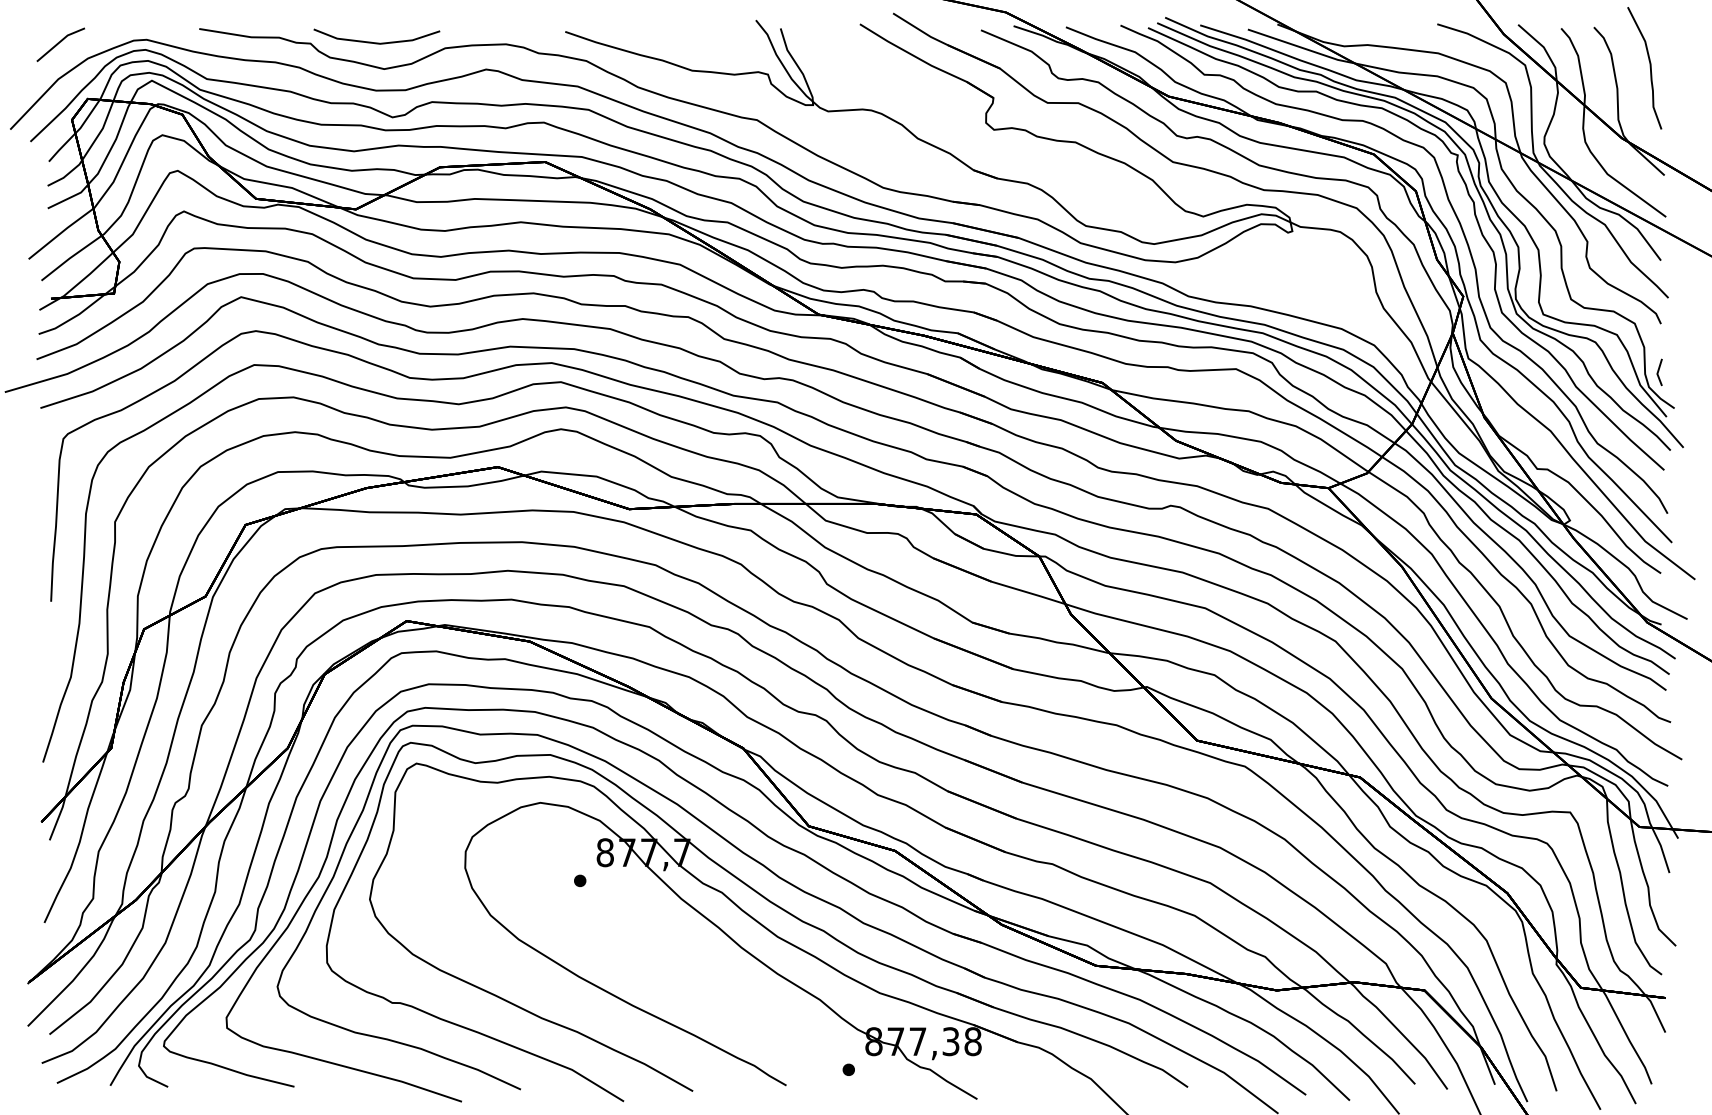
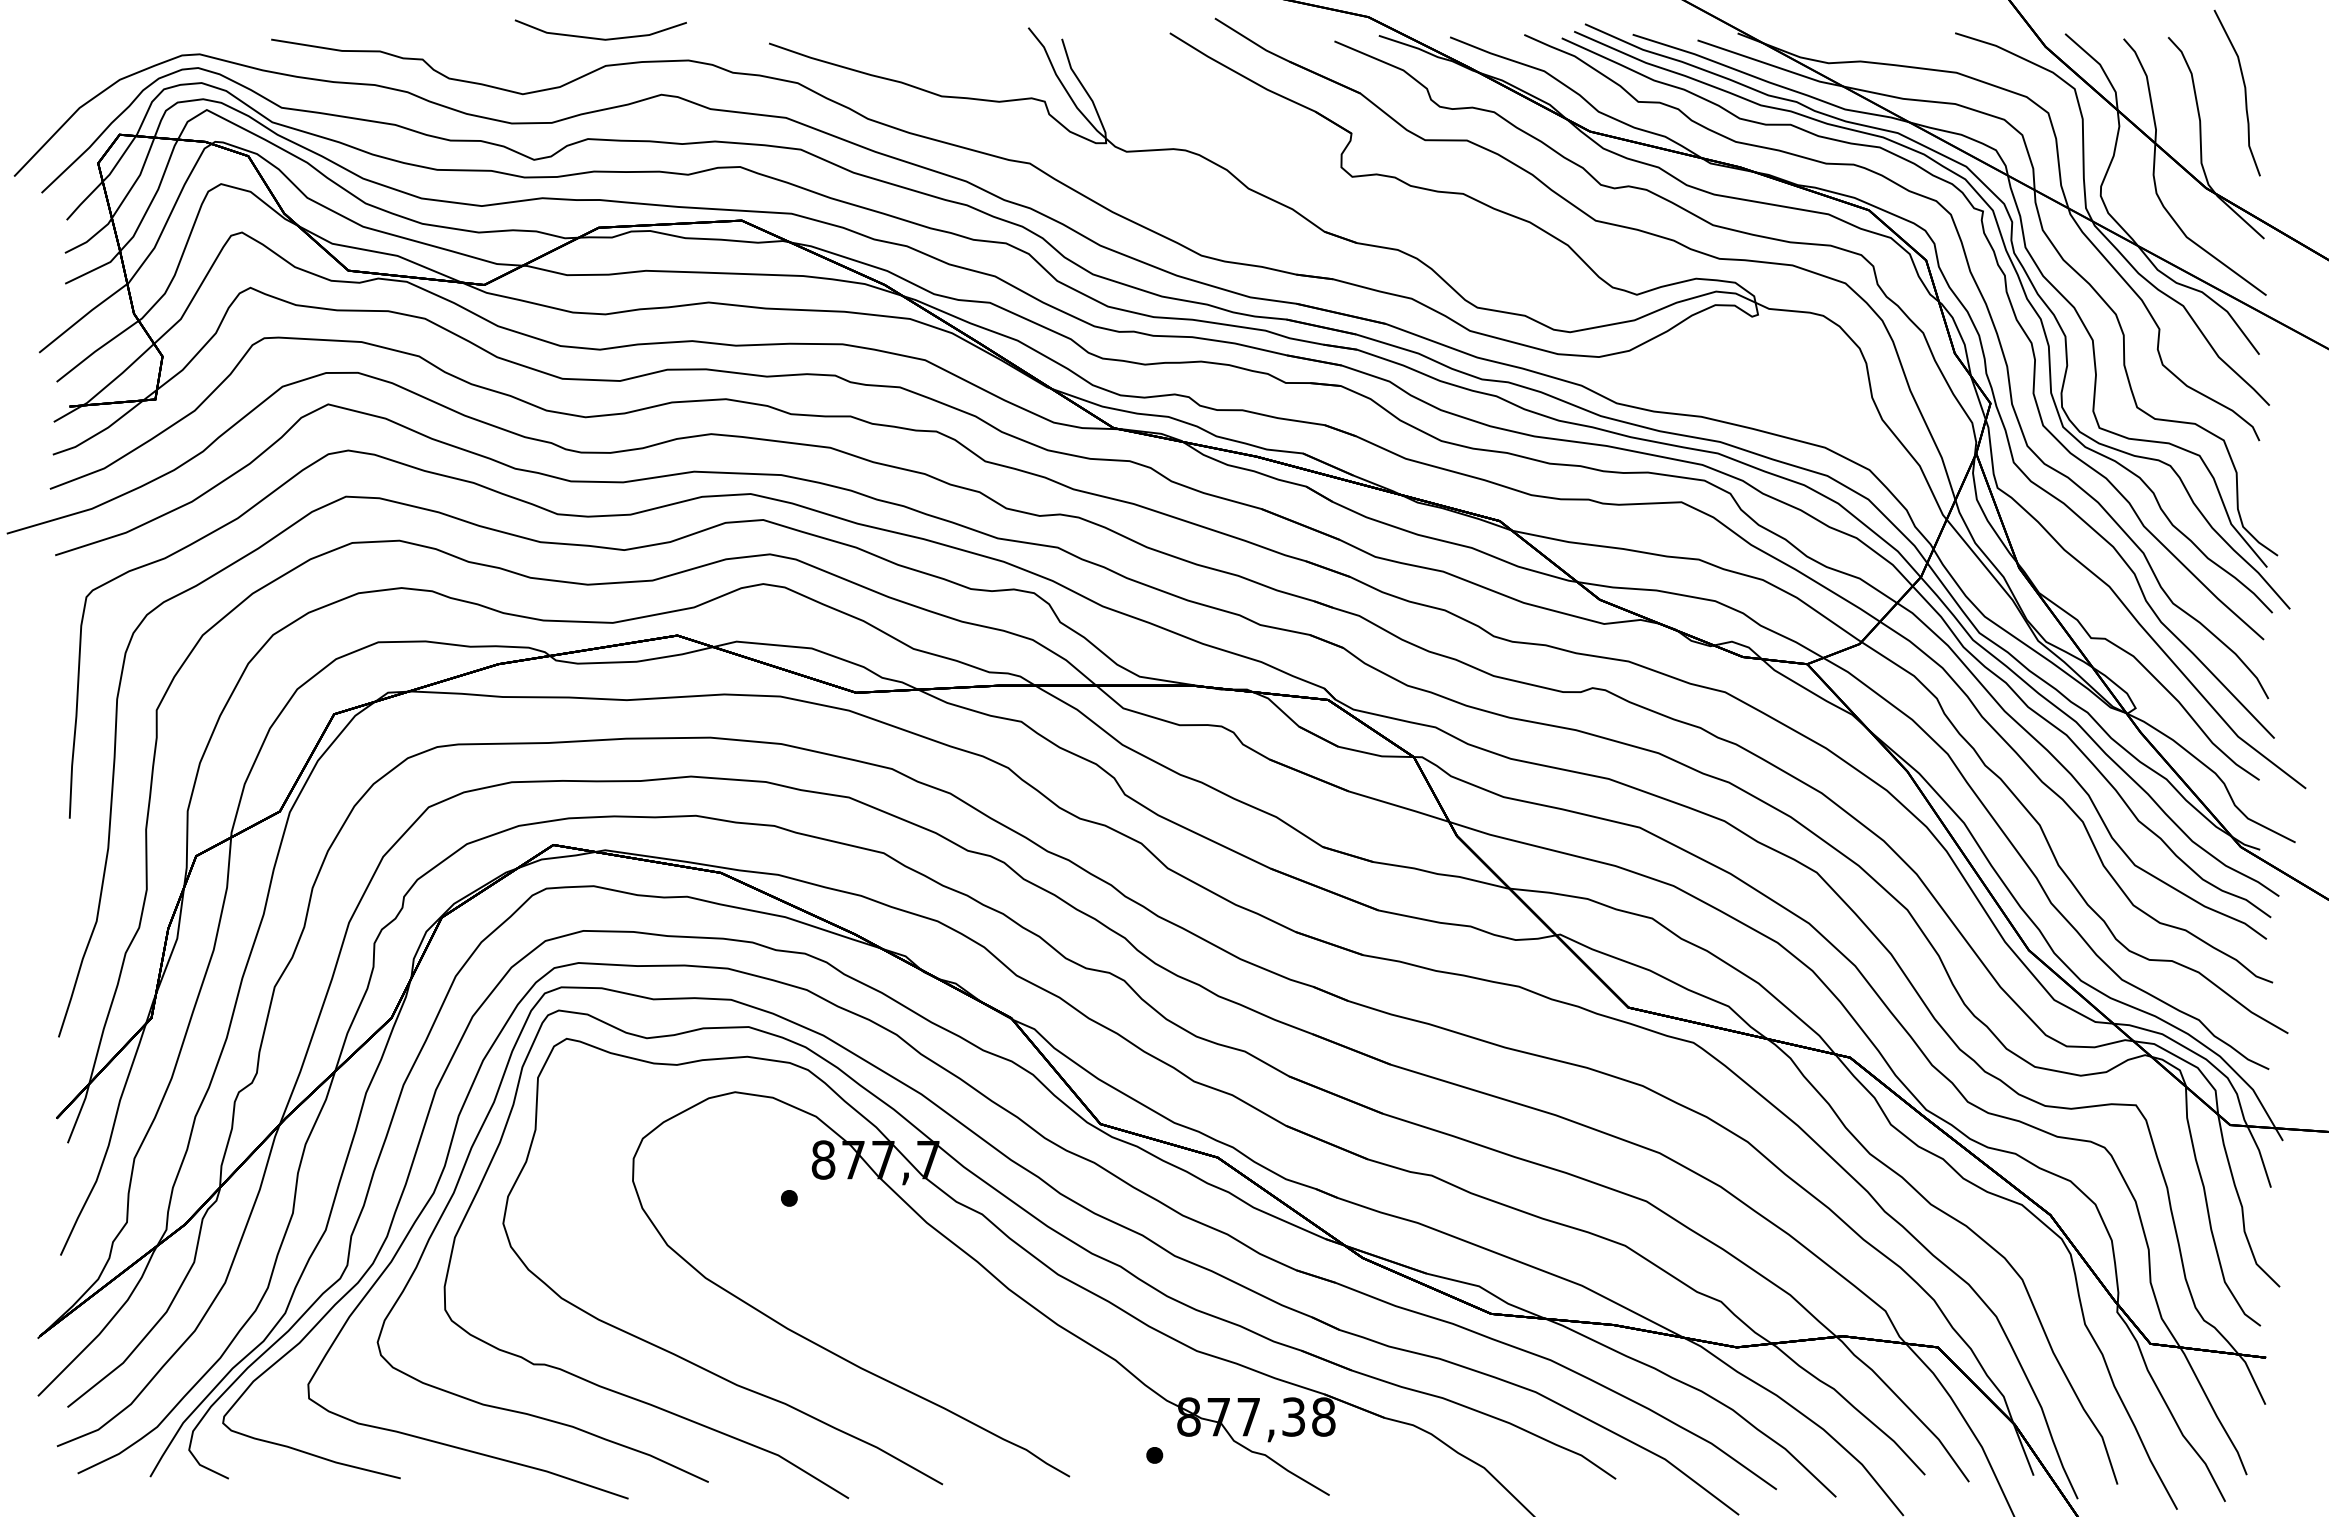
line: (373, 42) -> (596, 37), moved
line: (59, 43) -> (80, 59), removed
line: (1658, 372) -> (2256, 506), removed

